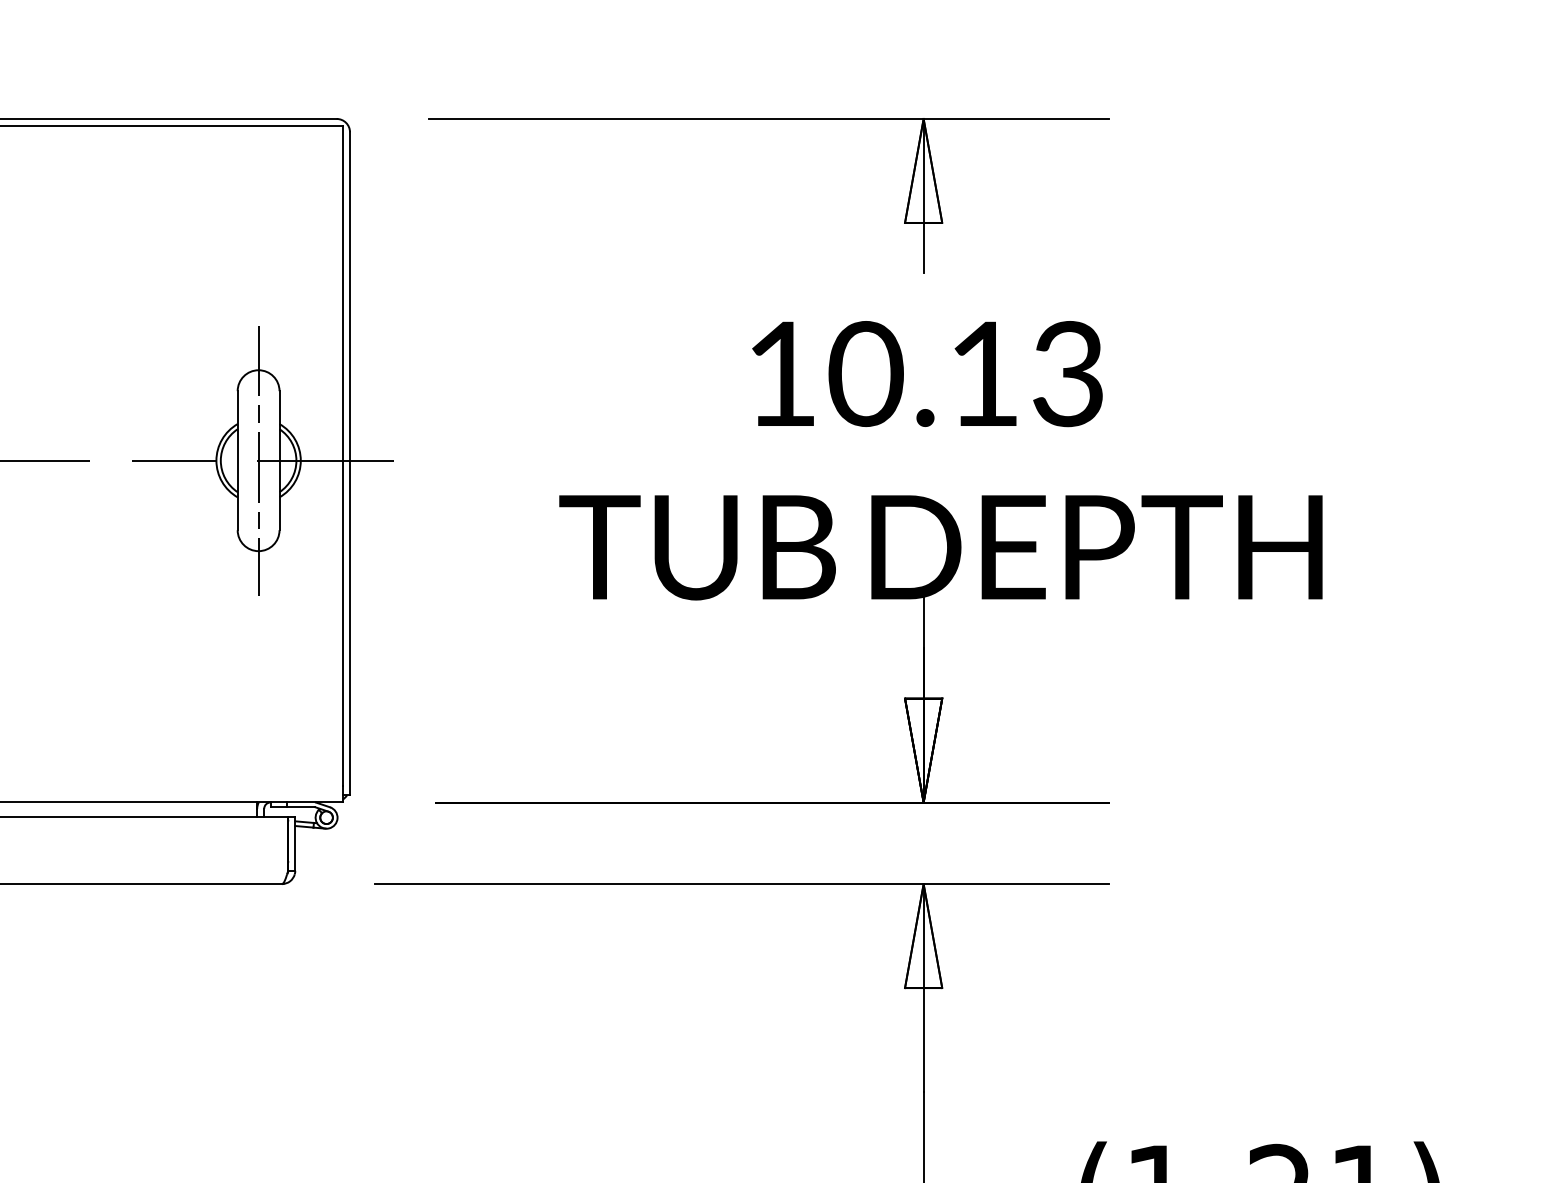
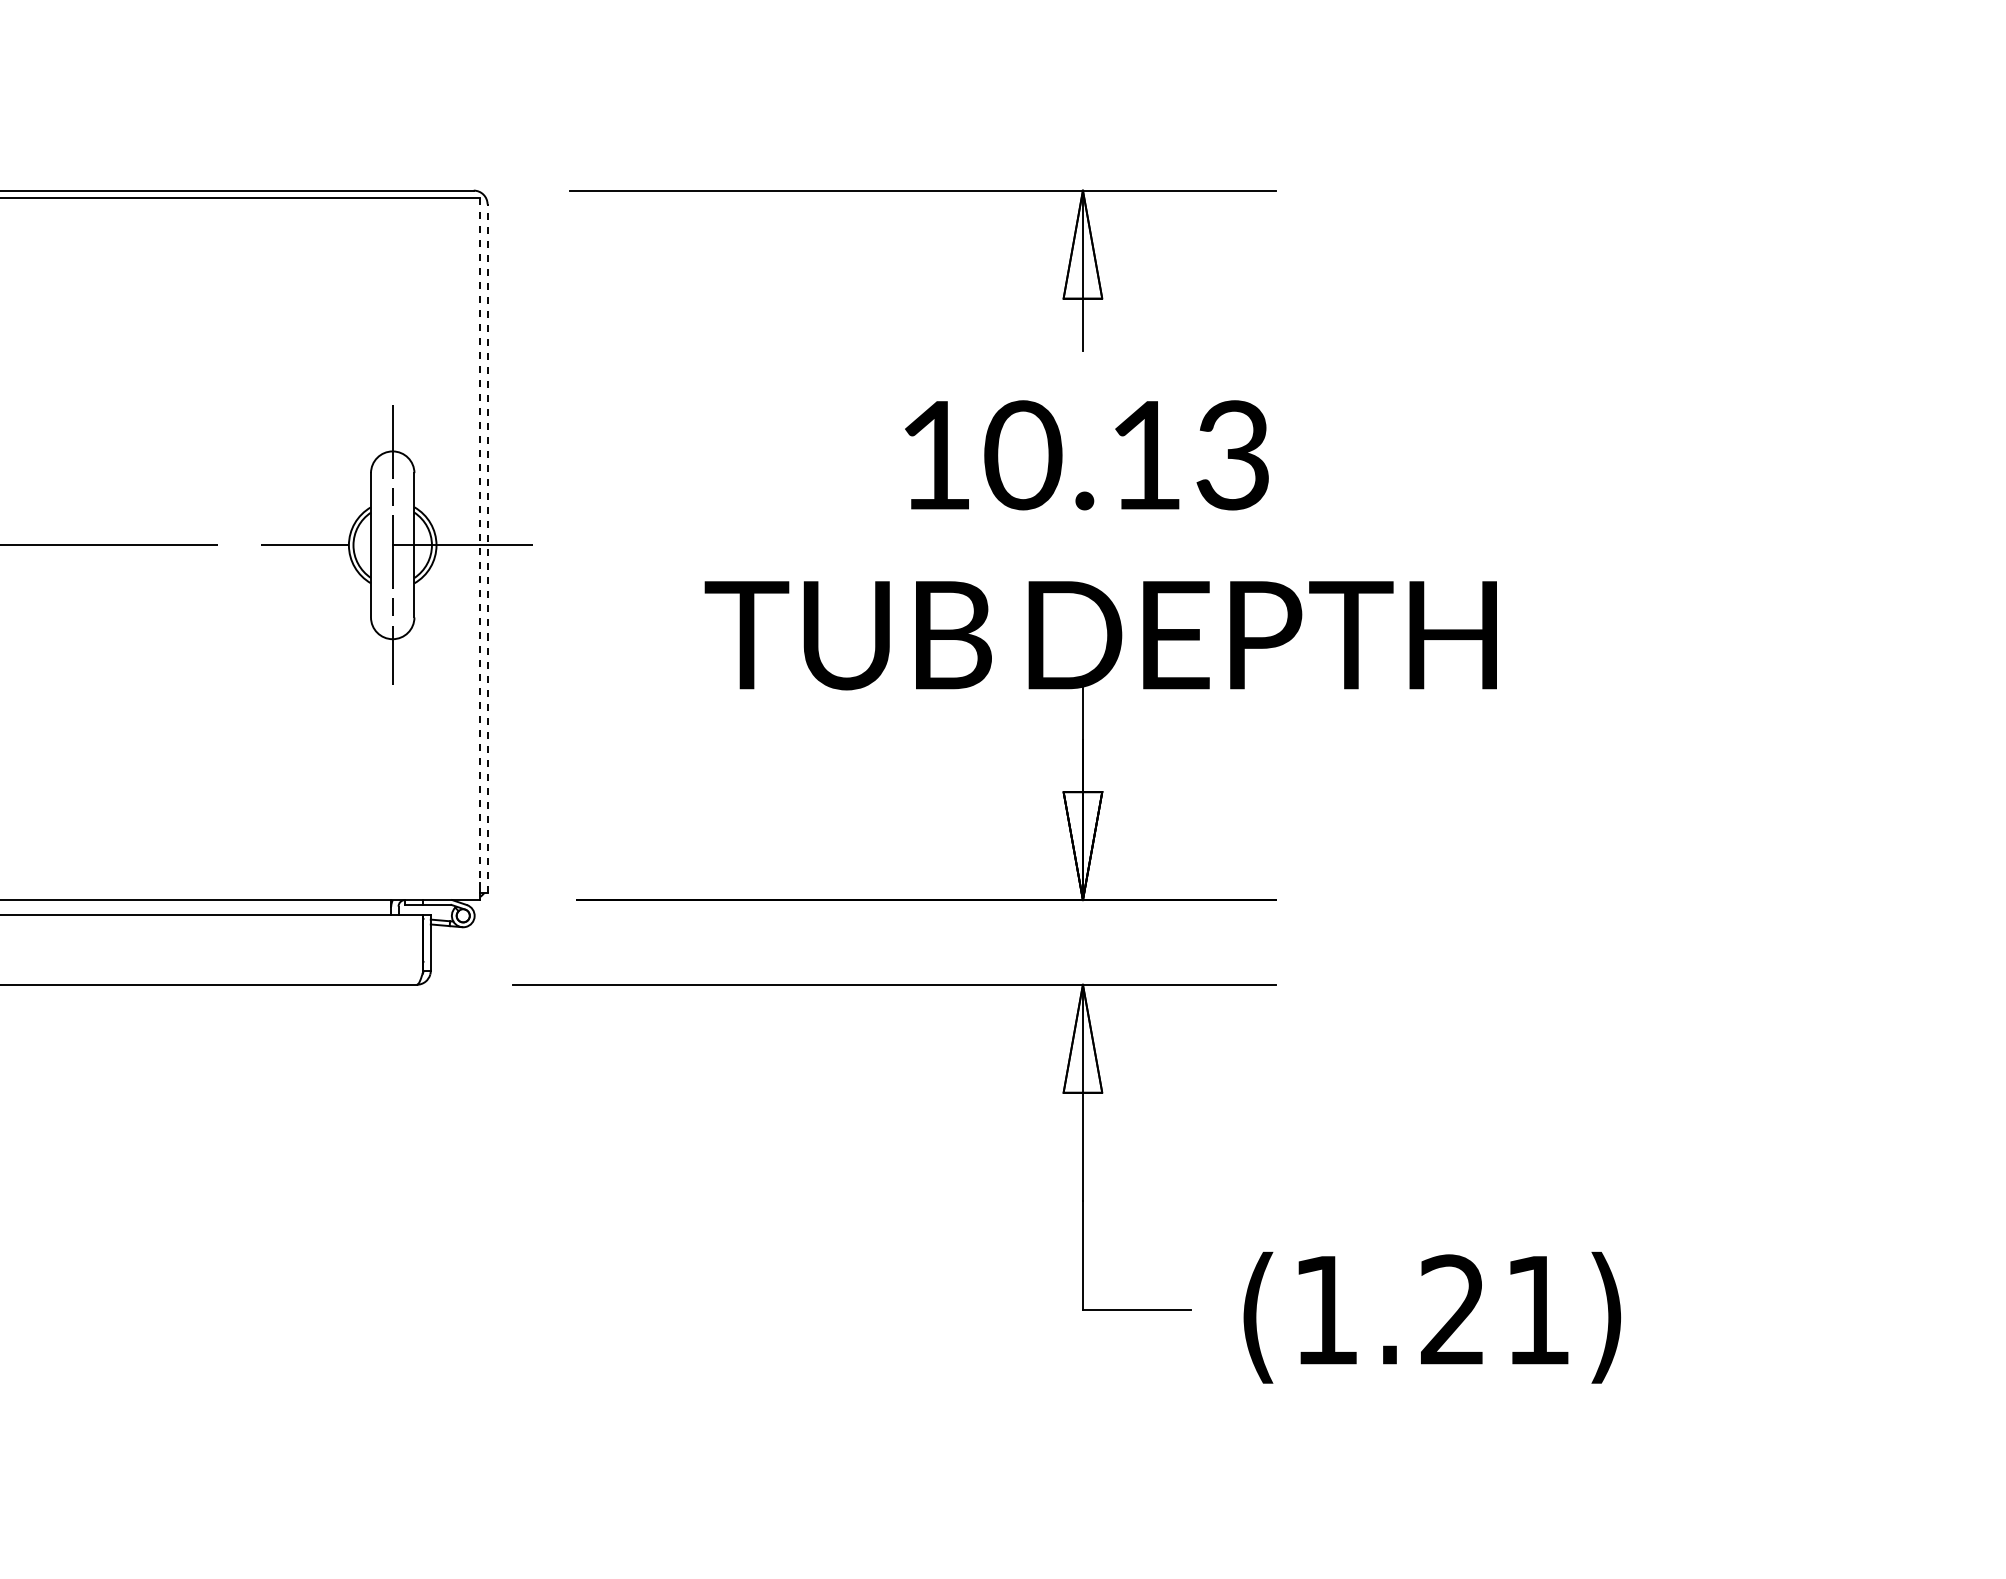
line: (343, 456) -> (480, 540), solid -> dashed
line: (349, 463) -> (487, 548), solid -> dashed

